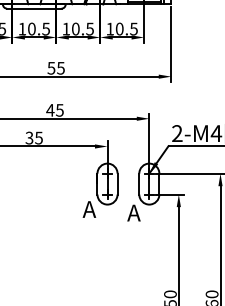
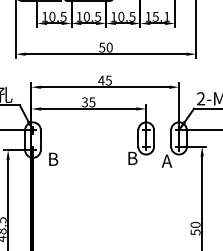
text: (125, 28) -> (160, 16), 10.5 -> 15.1
text: (60, 68) -> (109, 47), 55 -> 50
text: (88, 208) -> (131, 157), A -> B

